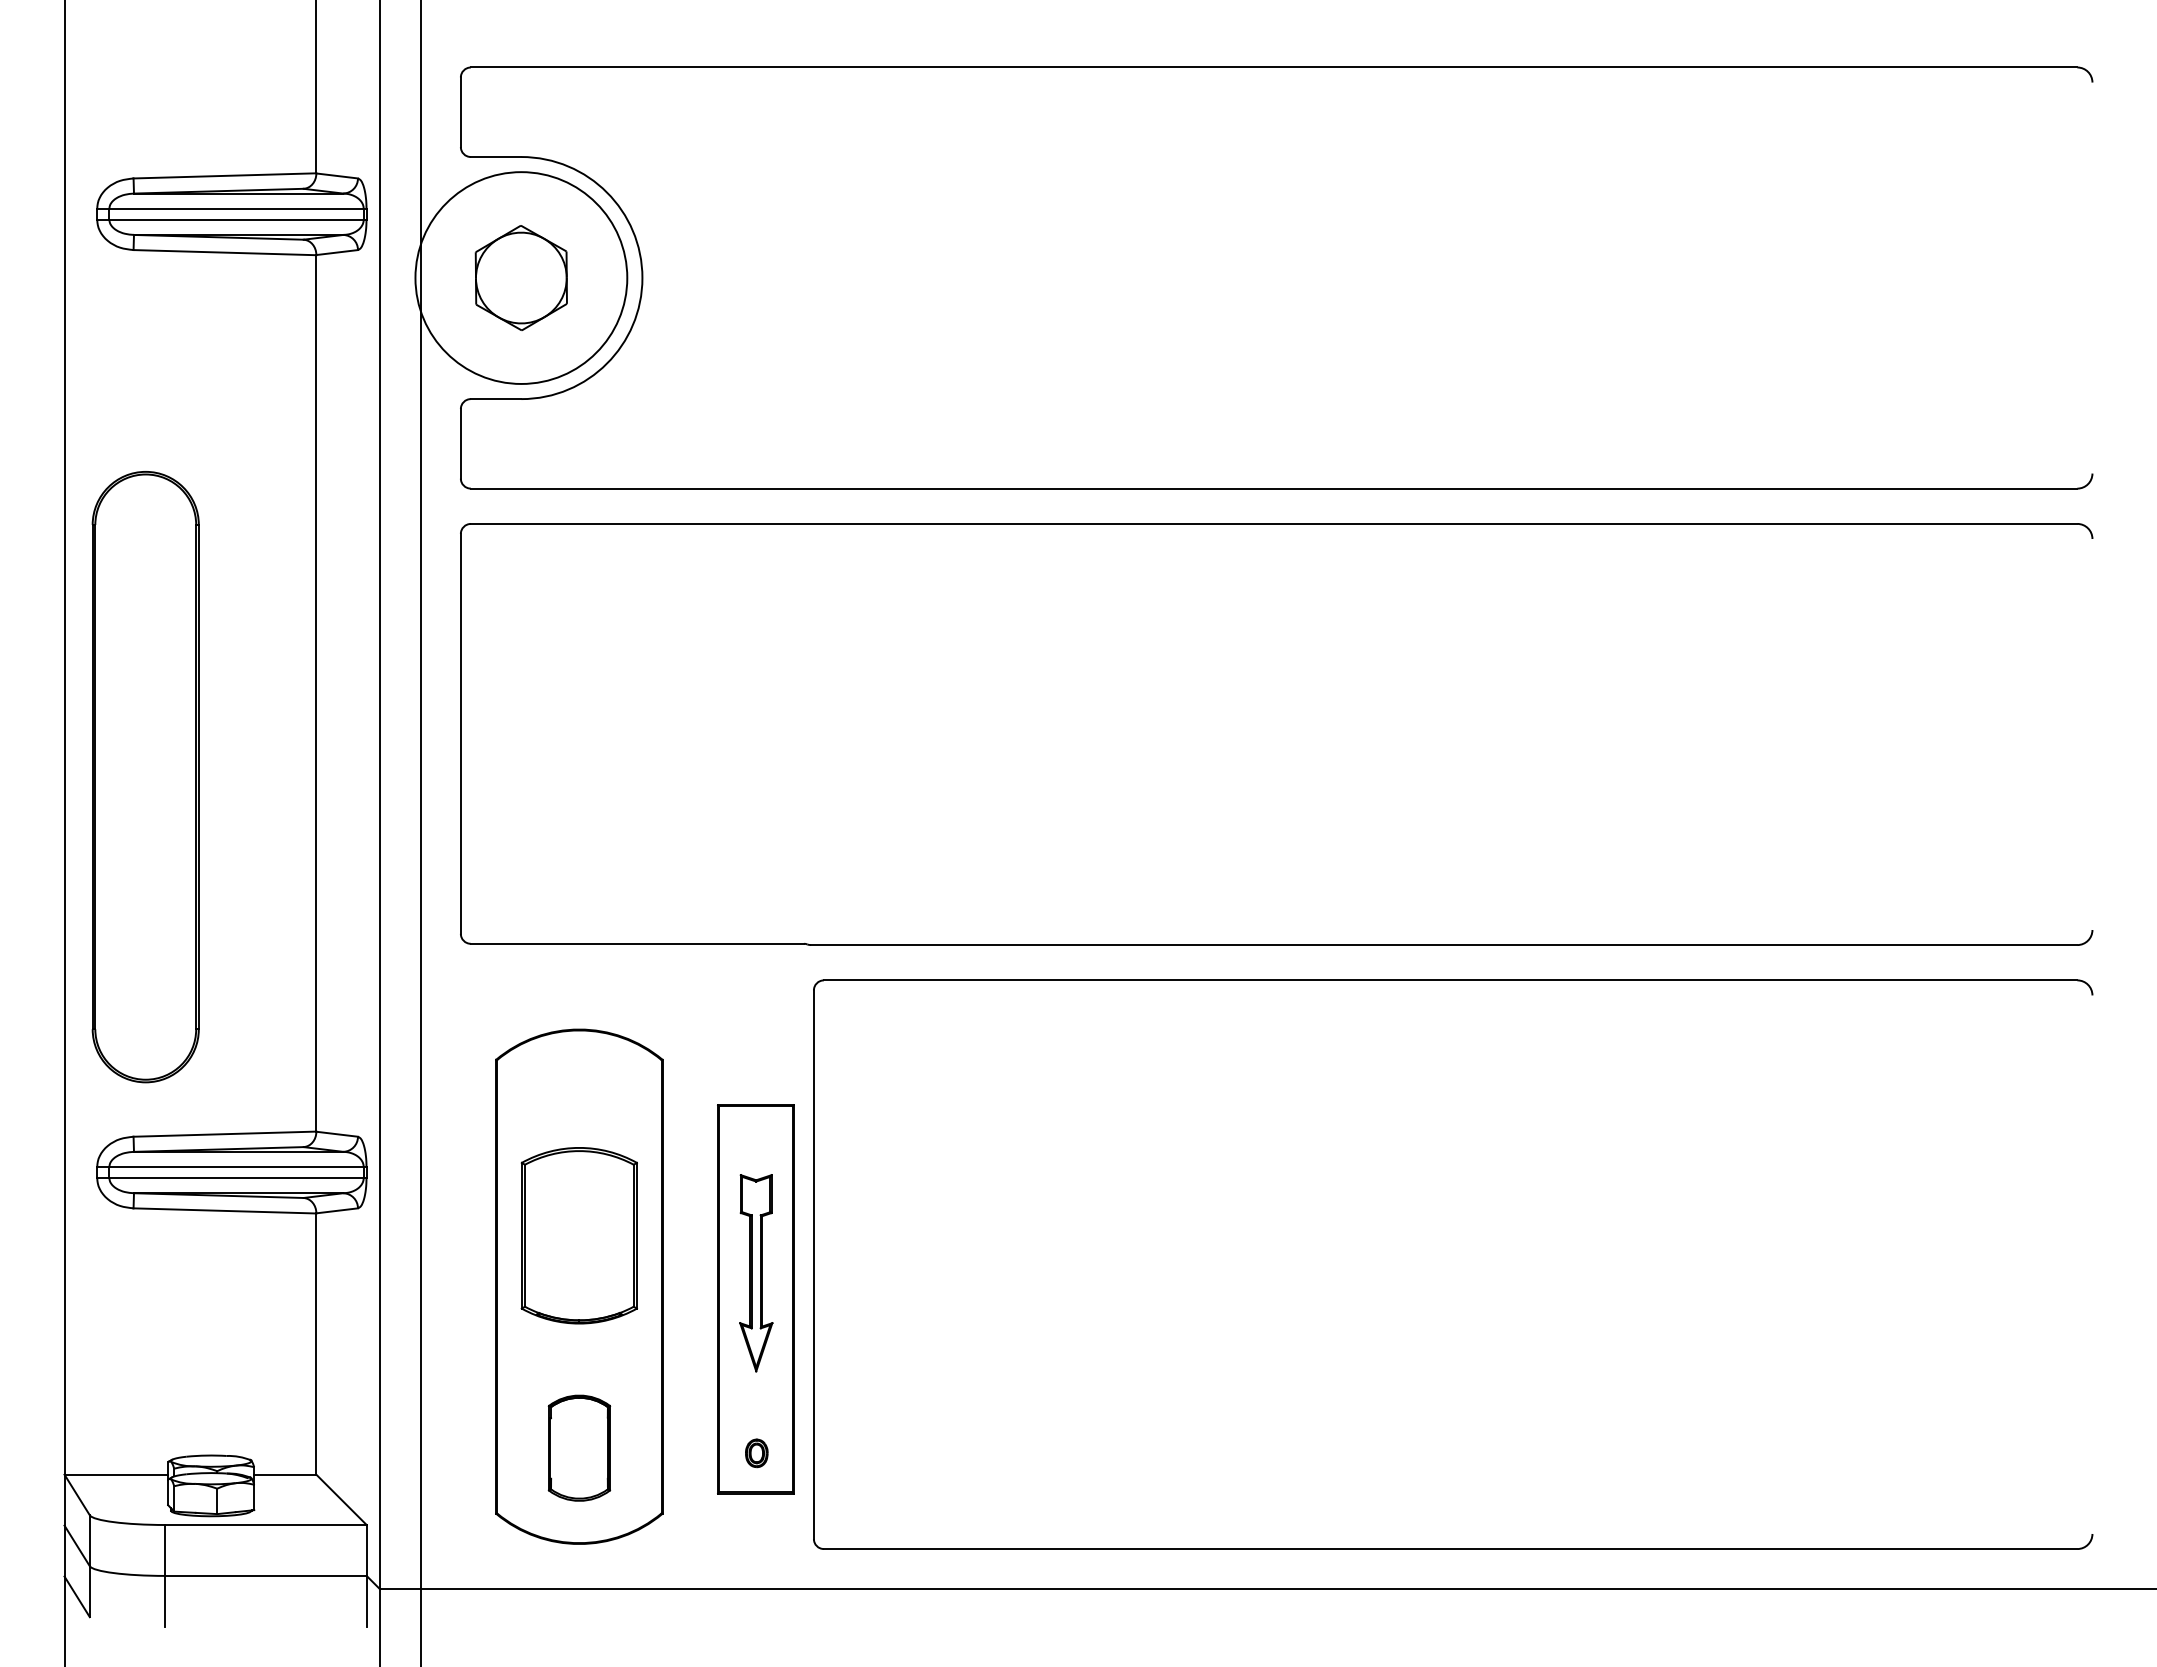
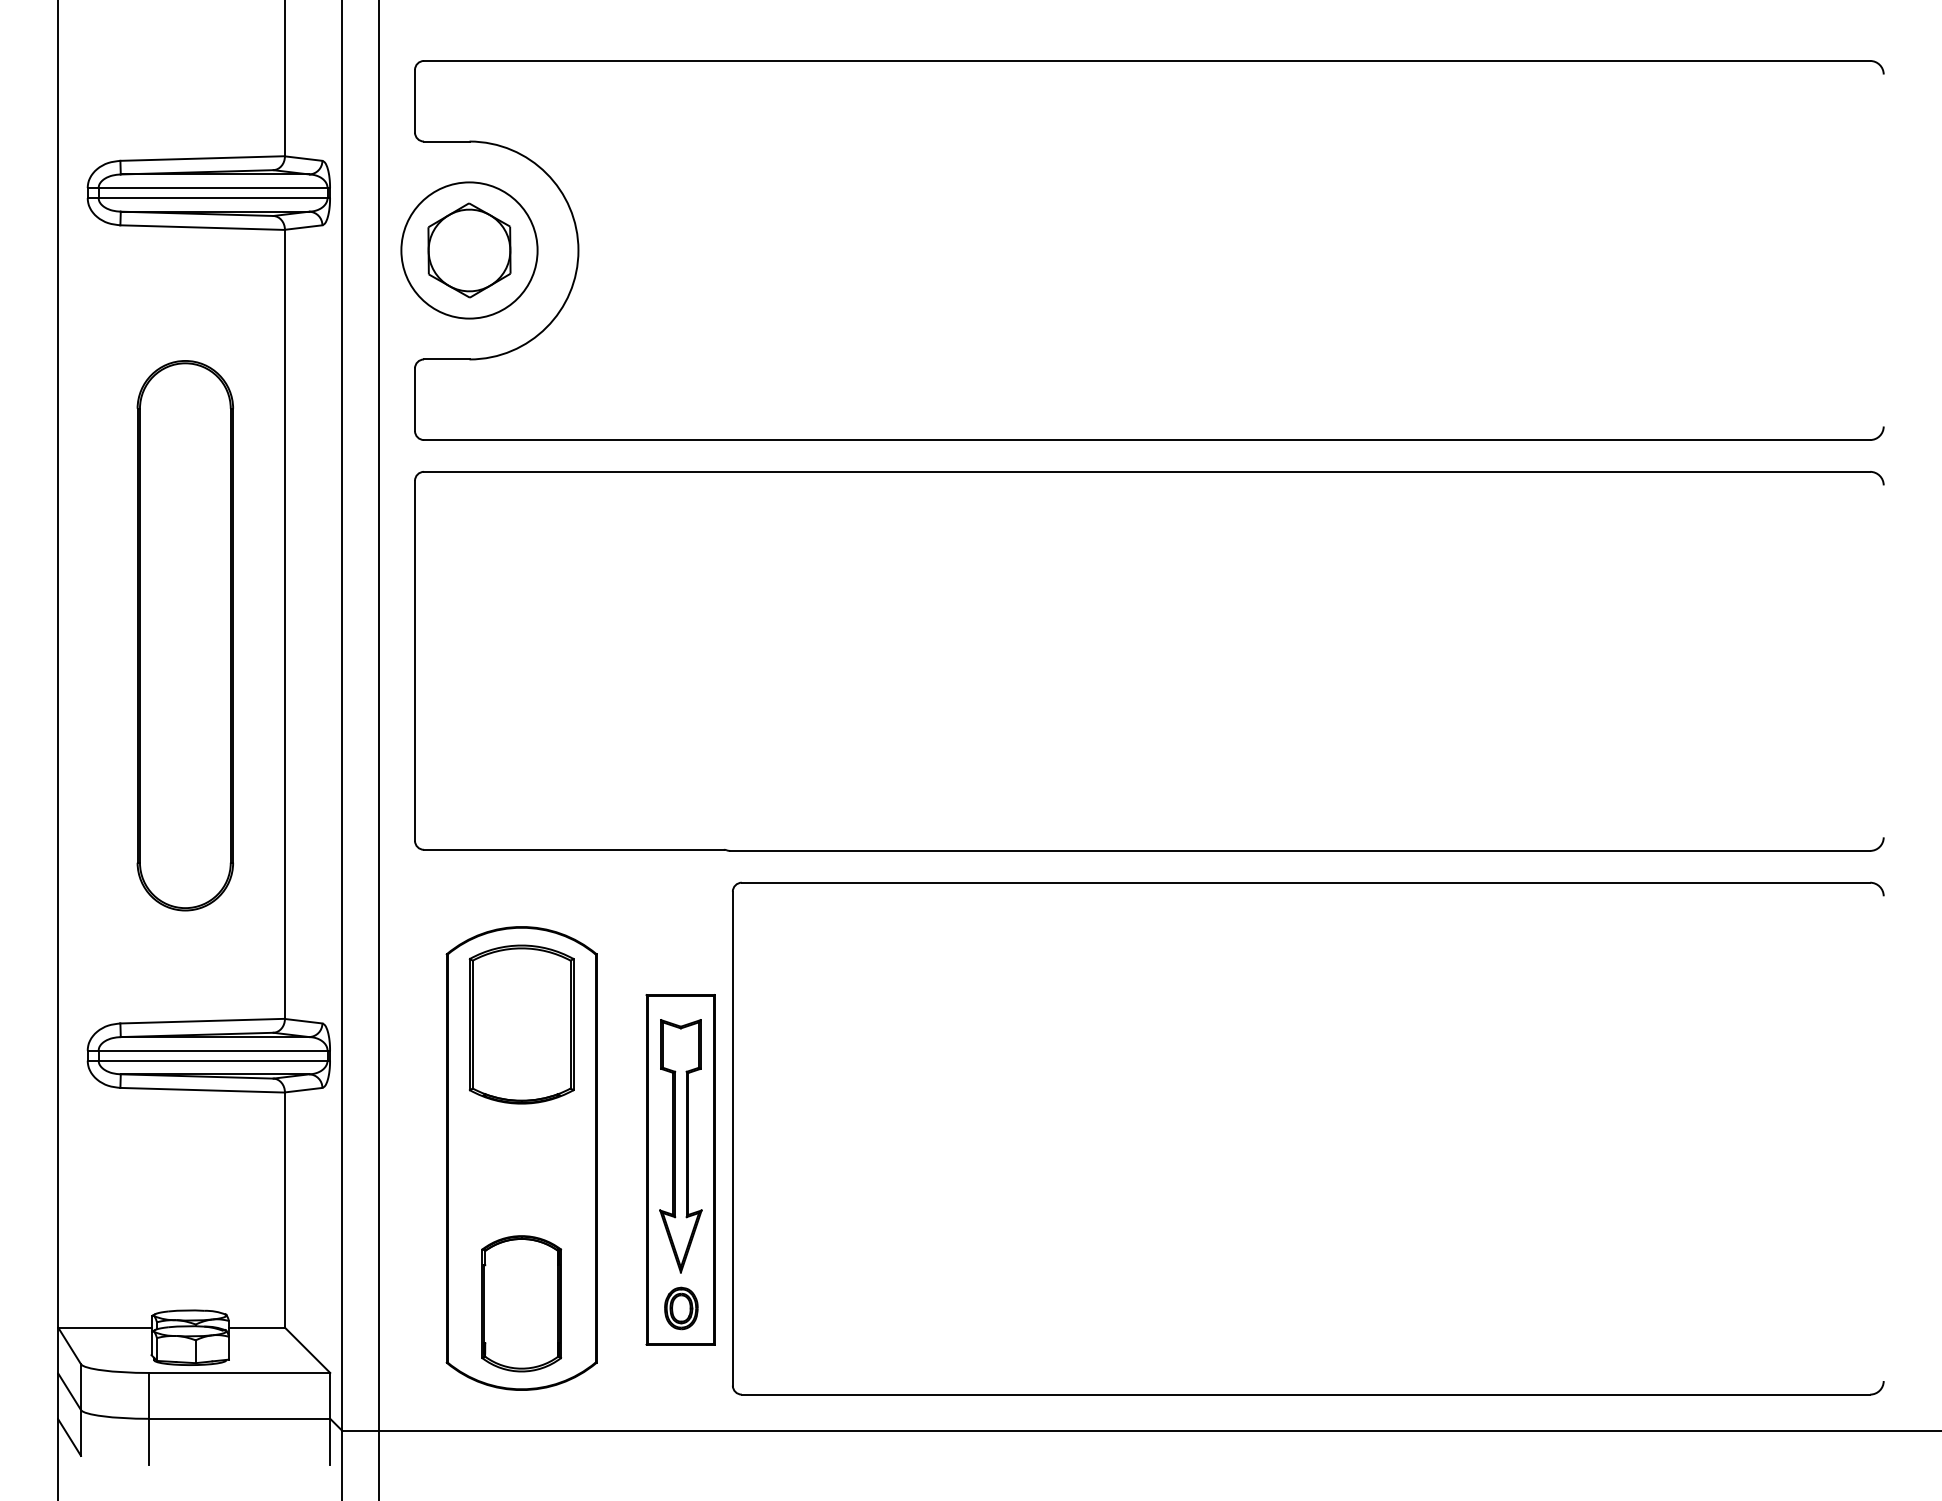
circle: (521, 278) -> (469, 250), size x0.71
part: (144, 776) -> (184, 635), moved
part: (579, 1235) -> (521, 1024), moved
part: (755, 1273) -> (680, 1146), size x1.43
part: (579, 1447) -> (521, 1303), size x1.43
part: (756, 1453) -> (681, 1308), size x1.67

